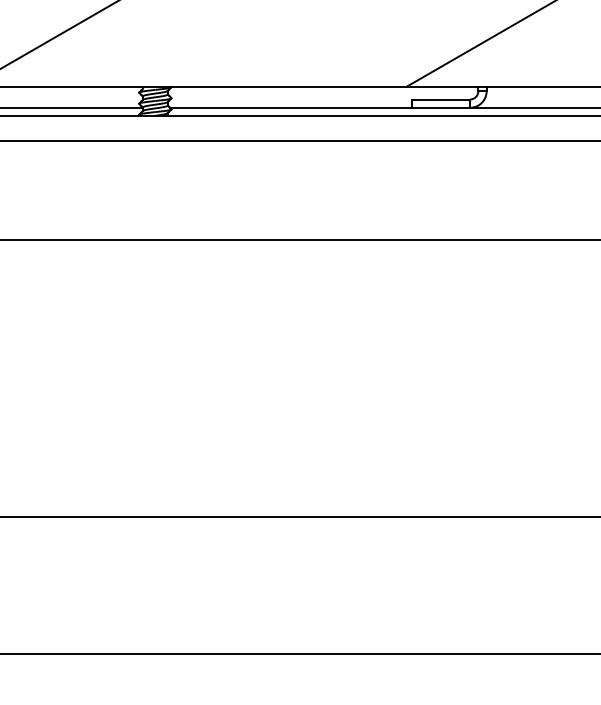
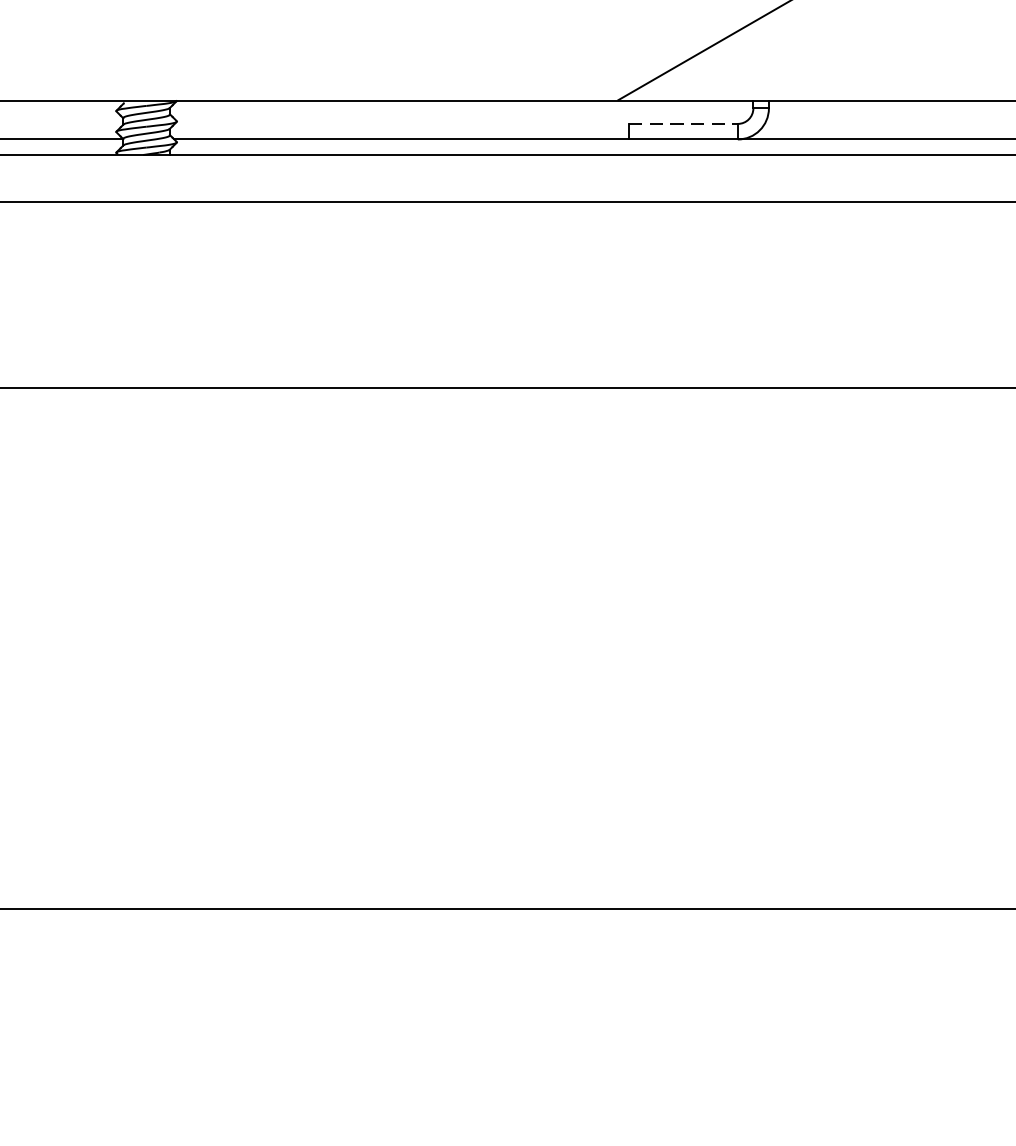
line: (441, 99) -> (684, 123), solid -> dashed

